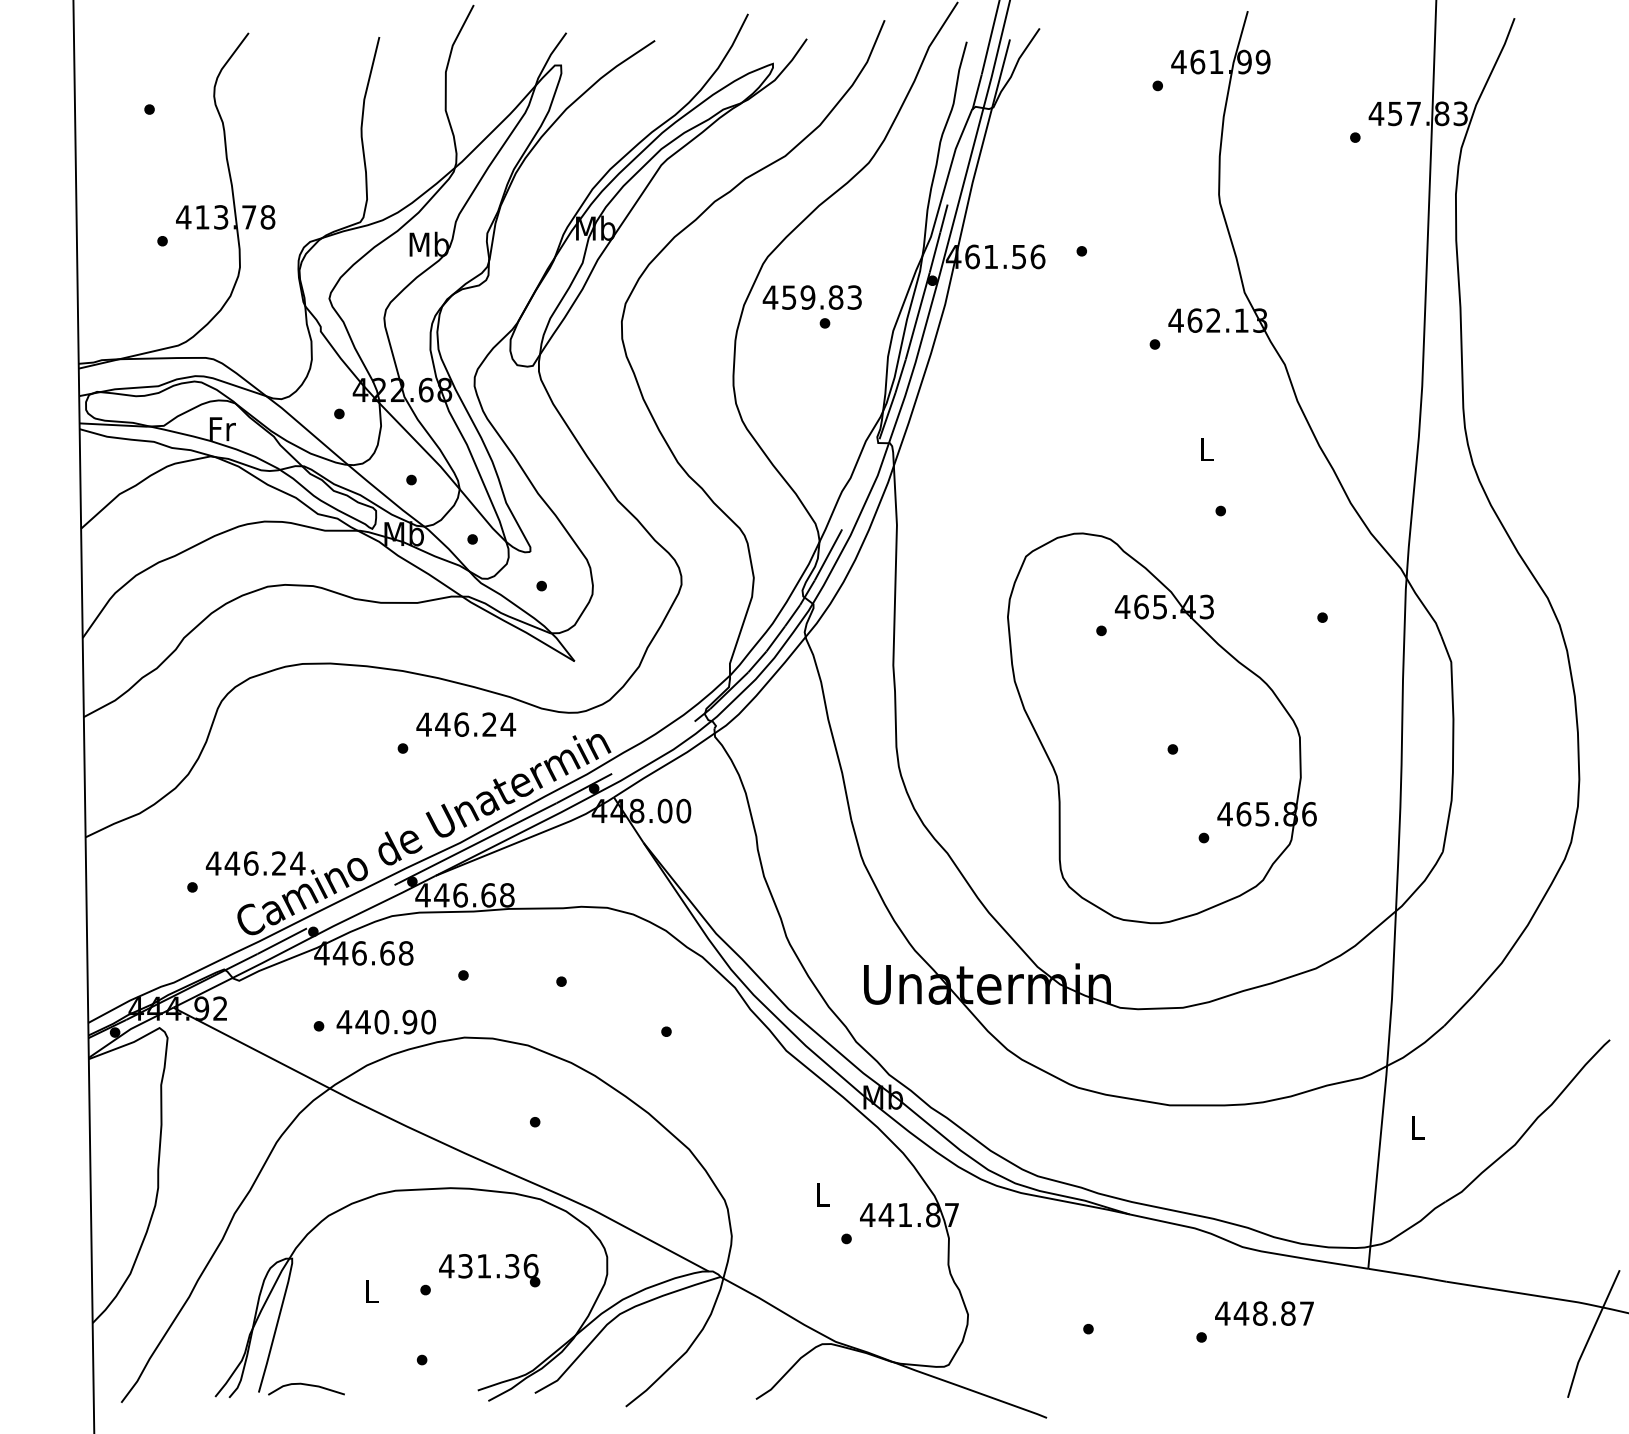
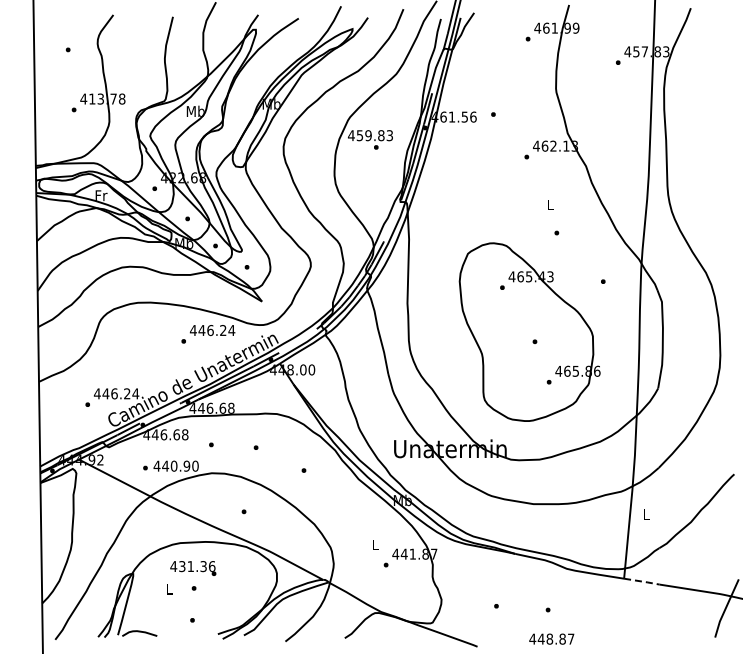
text: (490, 1270) -> (193, 568), moved
line: (1408, 1274) -> (642, 581), solid -> dashed
text: (1263, 1312) -> (551, 638), moved

